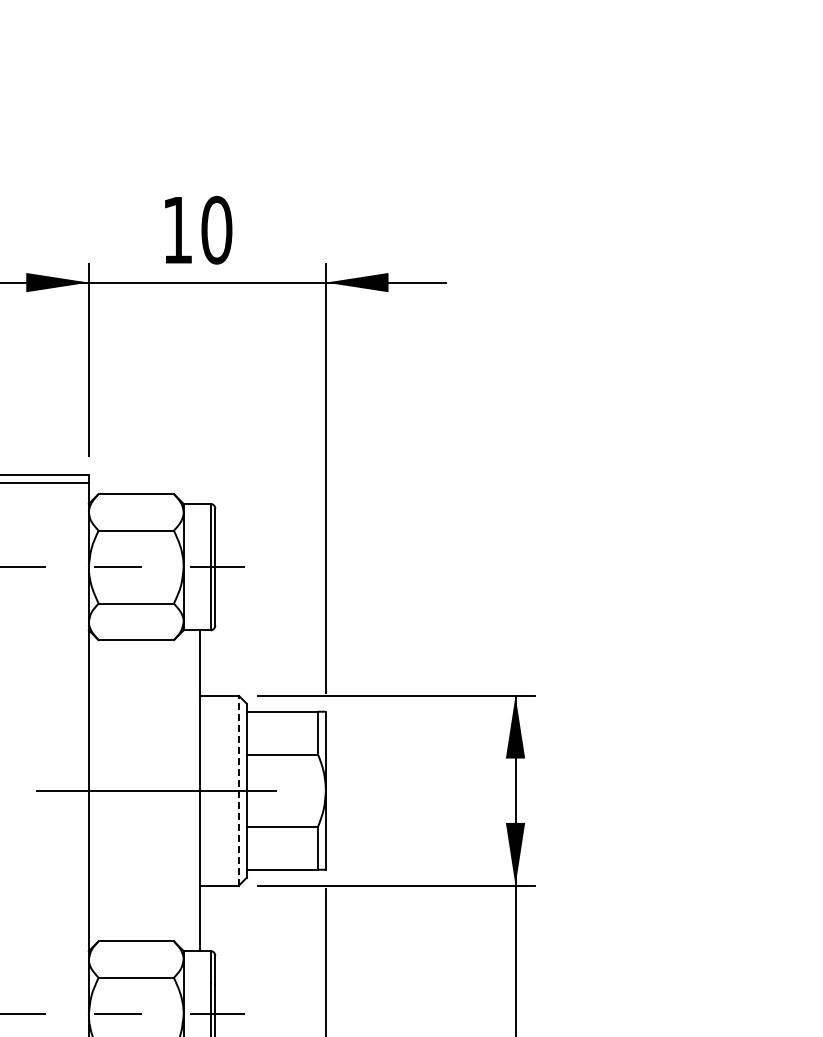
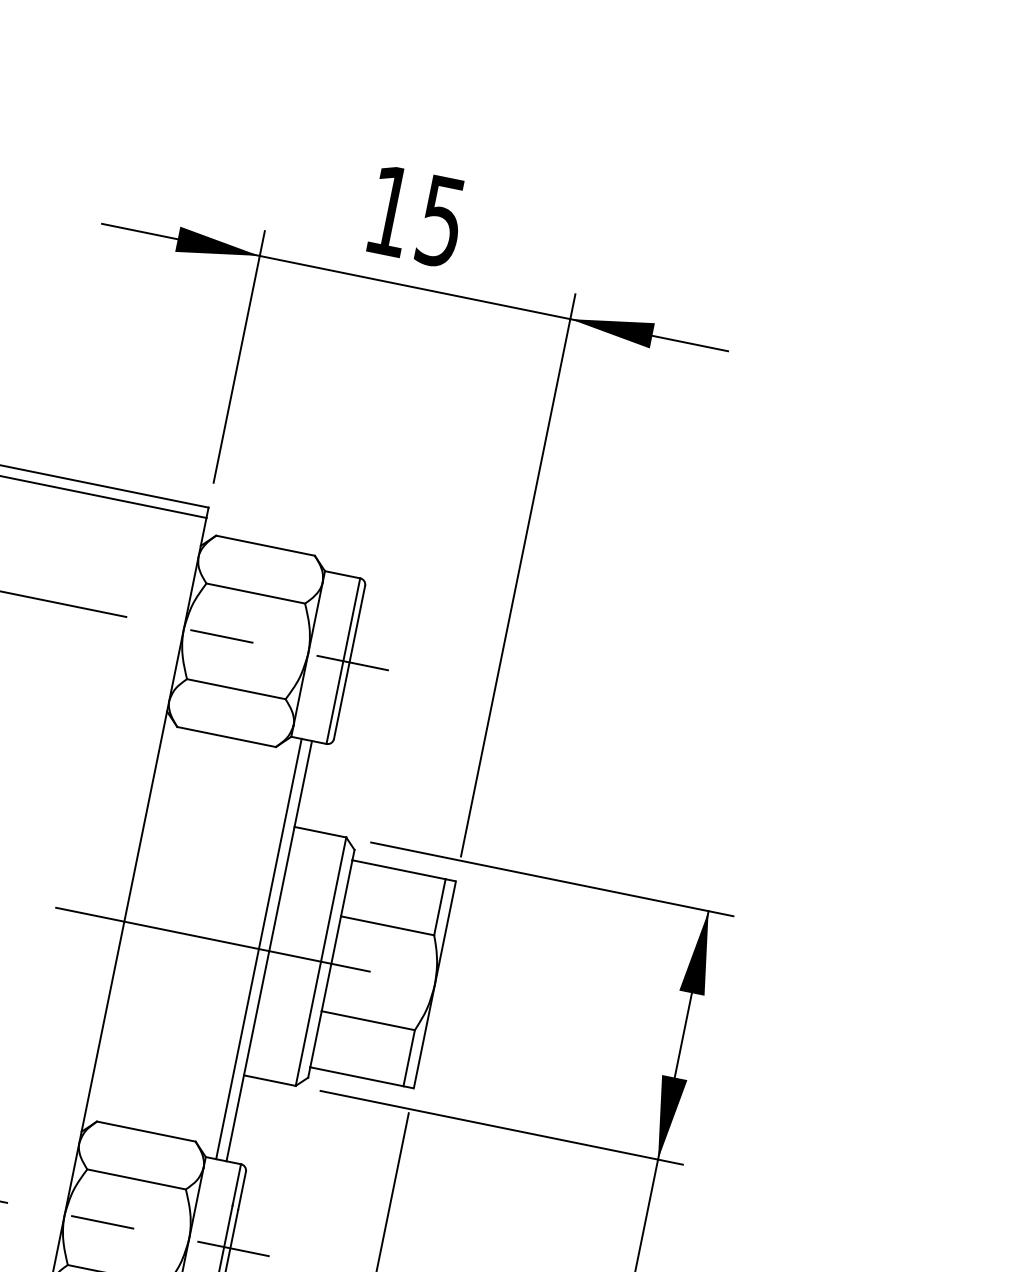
text: (216, 229) -> (441, 220), 10 -> 15
line: (191, 790) -> (258, 948), added
line: (239, 790) -> (321, 961), dashed -> solid

